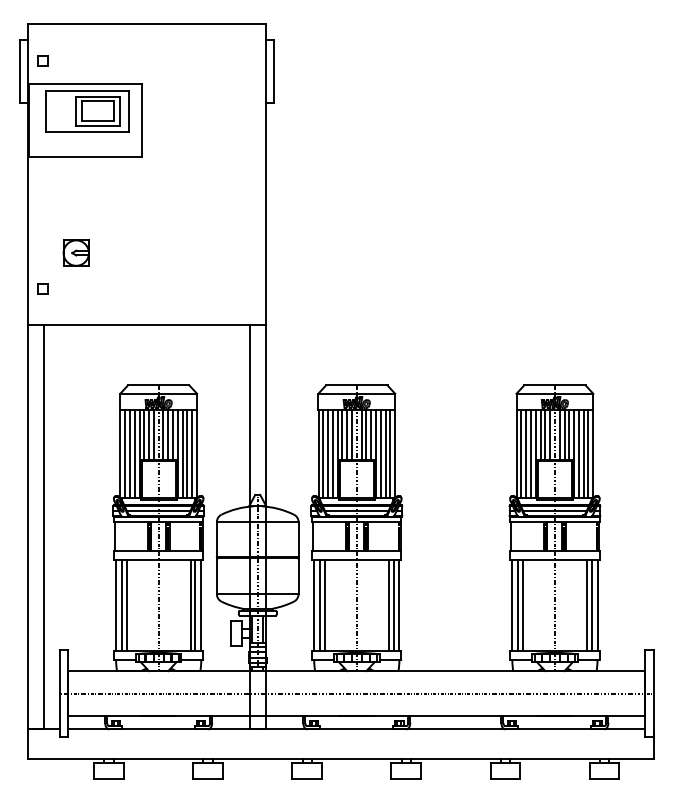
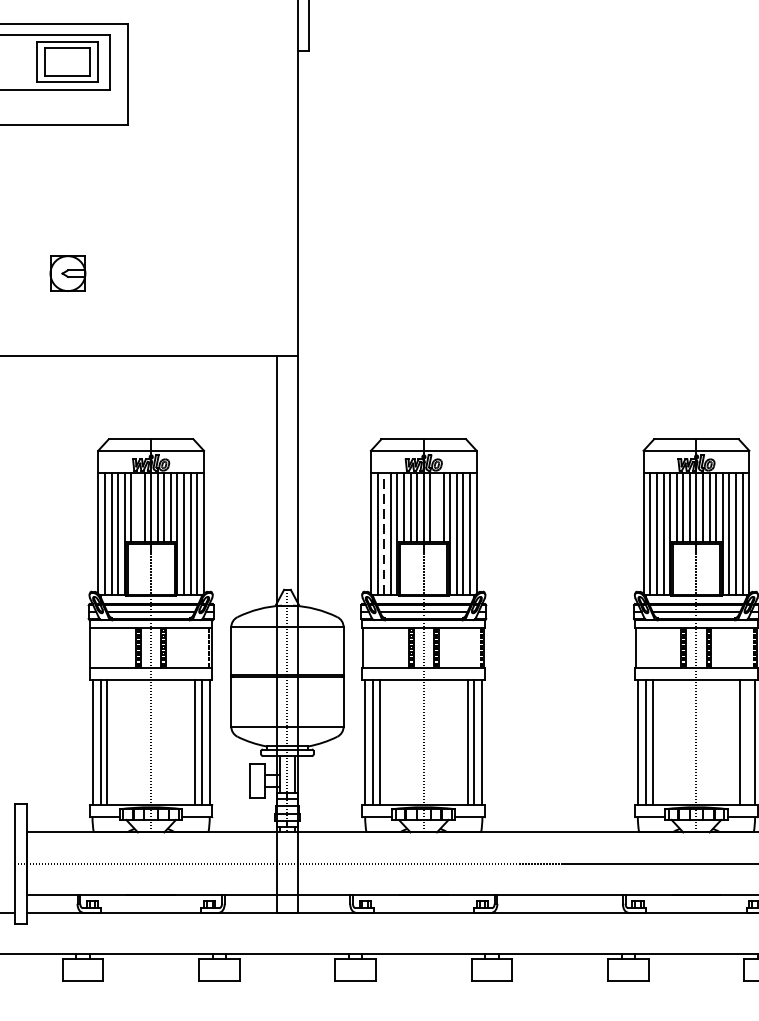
part: (75, 252) -> (66, 272), moved
line: (149, 434) -> (138, 506), removed
line: (366, 434) -> (437, 506), removed
line: (328, 453) -> (384, 532), solid -> dashed
line: (591, 605) -> (746, 742), removed

